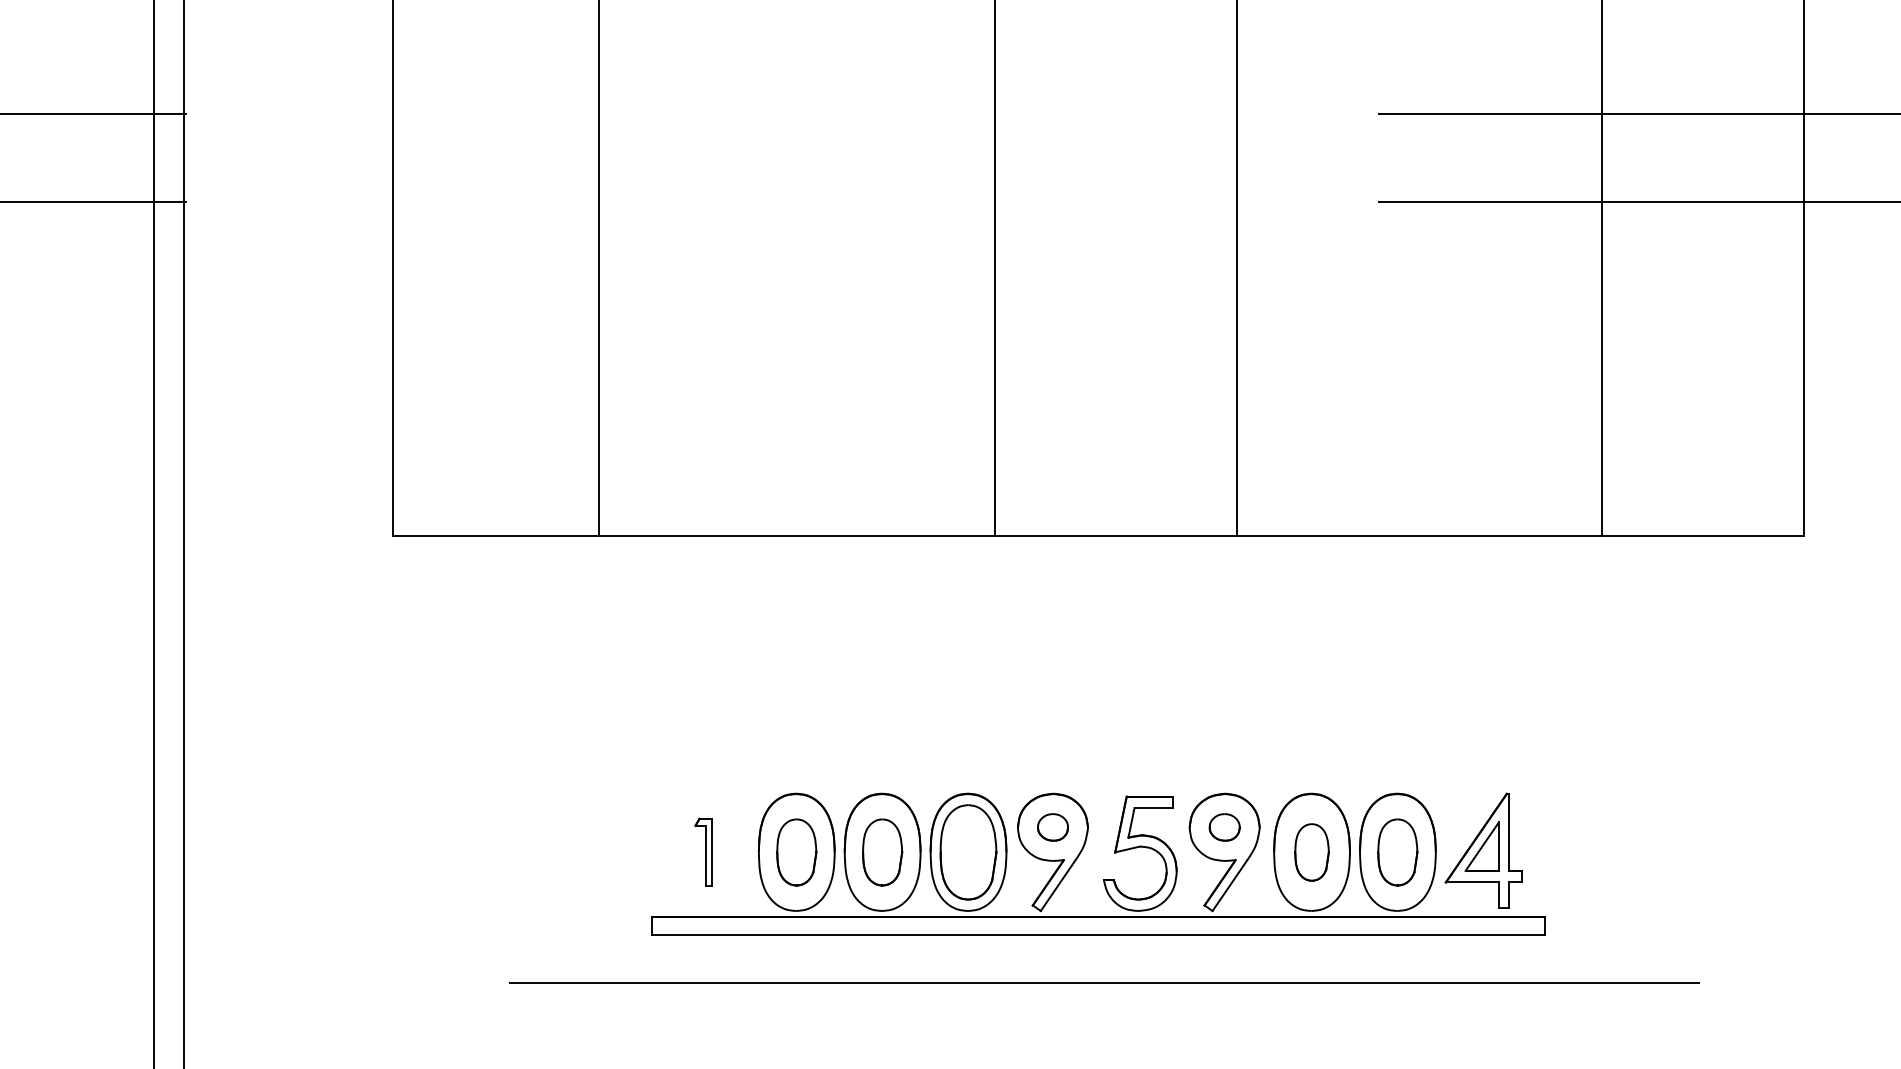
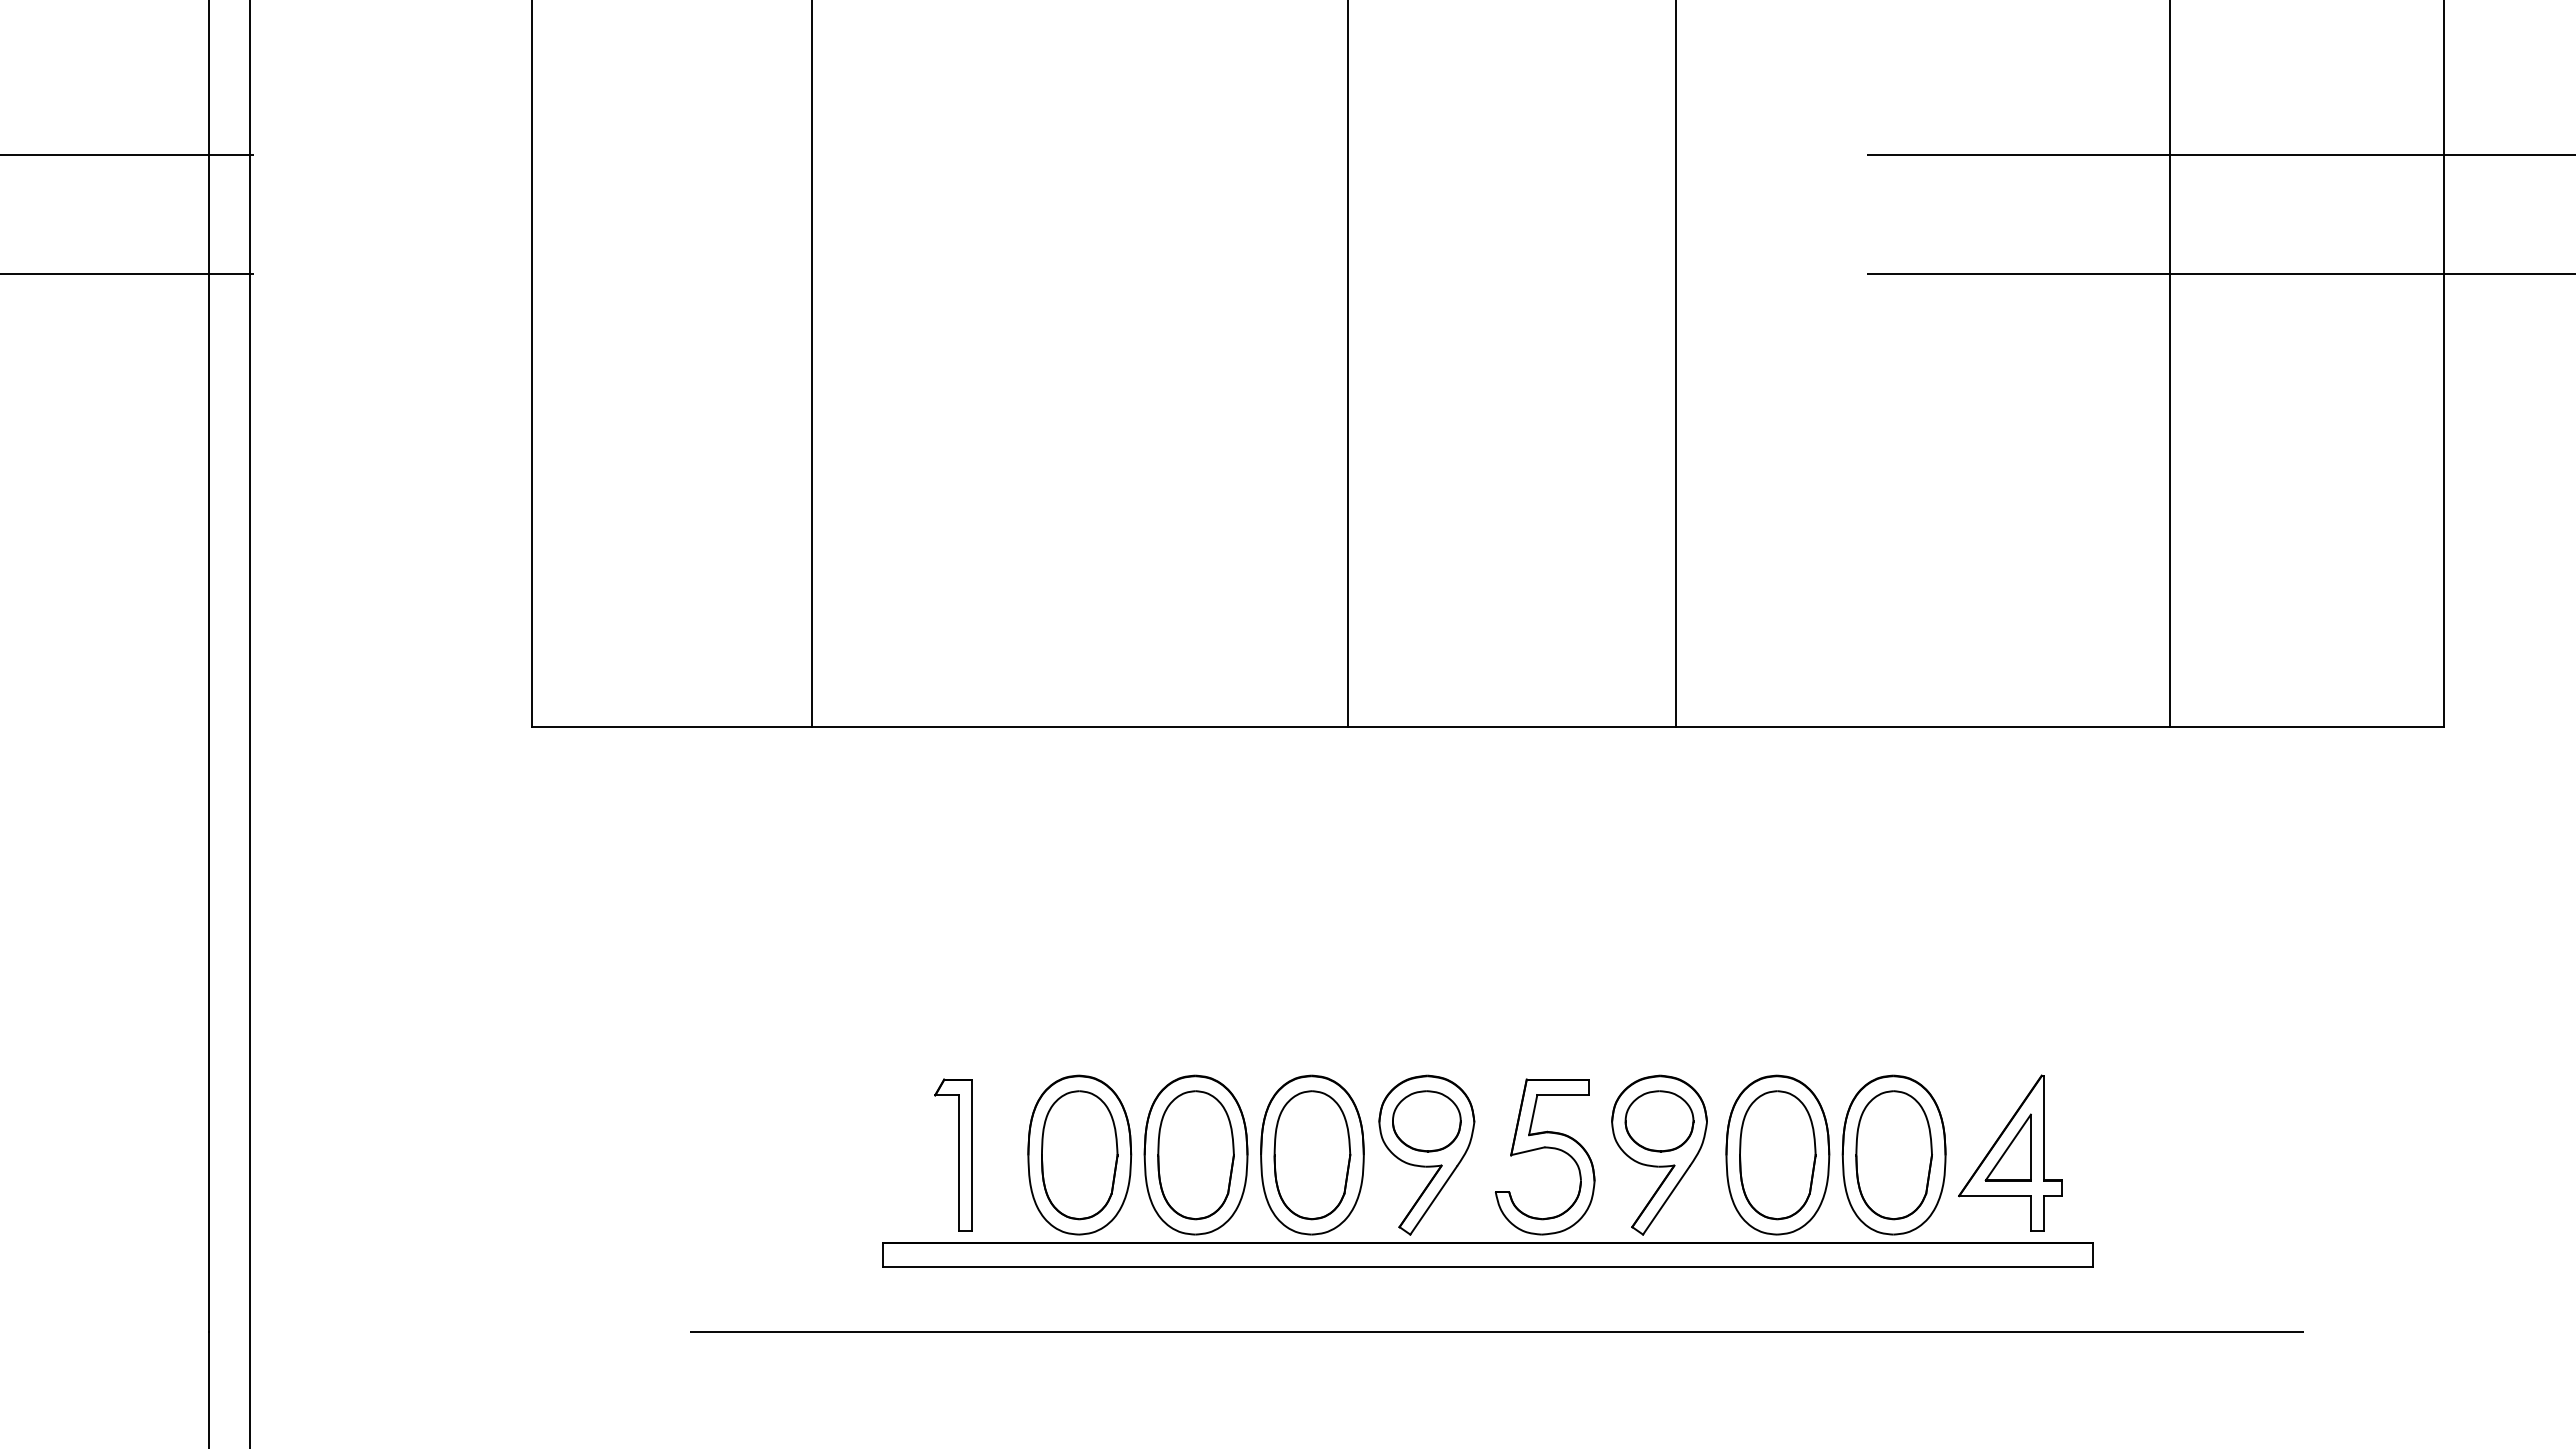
part: (1052, 827) -> (1426, 1121), size x1.67
part: (1224, 827) -> (1659, 1121), size x1.67
part: (703, 851) -> (953, 1154), size x1.67
part: (796, 852) -> (1079, 1155), size x1.43
part: (882, 852) -> (1195, 1155), size x1.43
part: (1311, 852) -> (1777, 1155), size x1.67
part: (1397, 852) -> (1893, 1155), size x1.43

